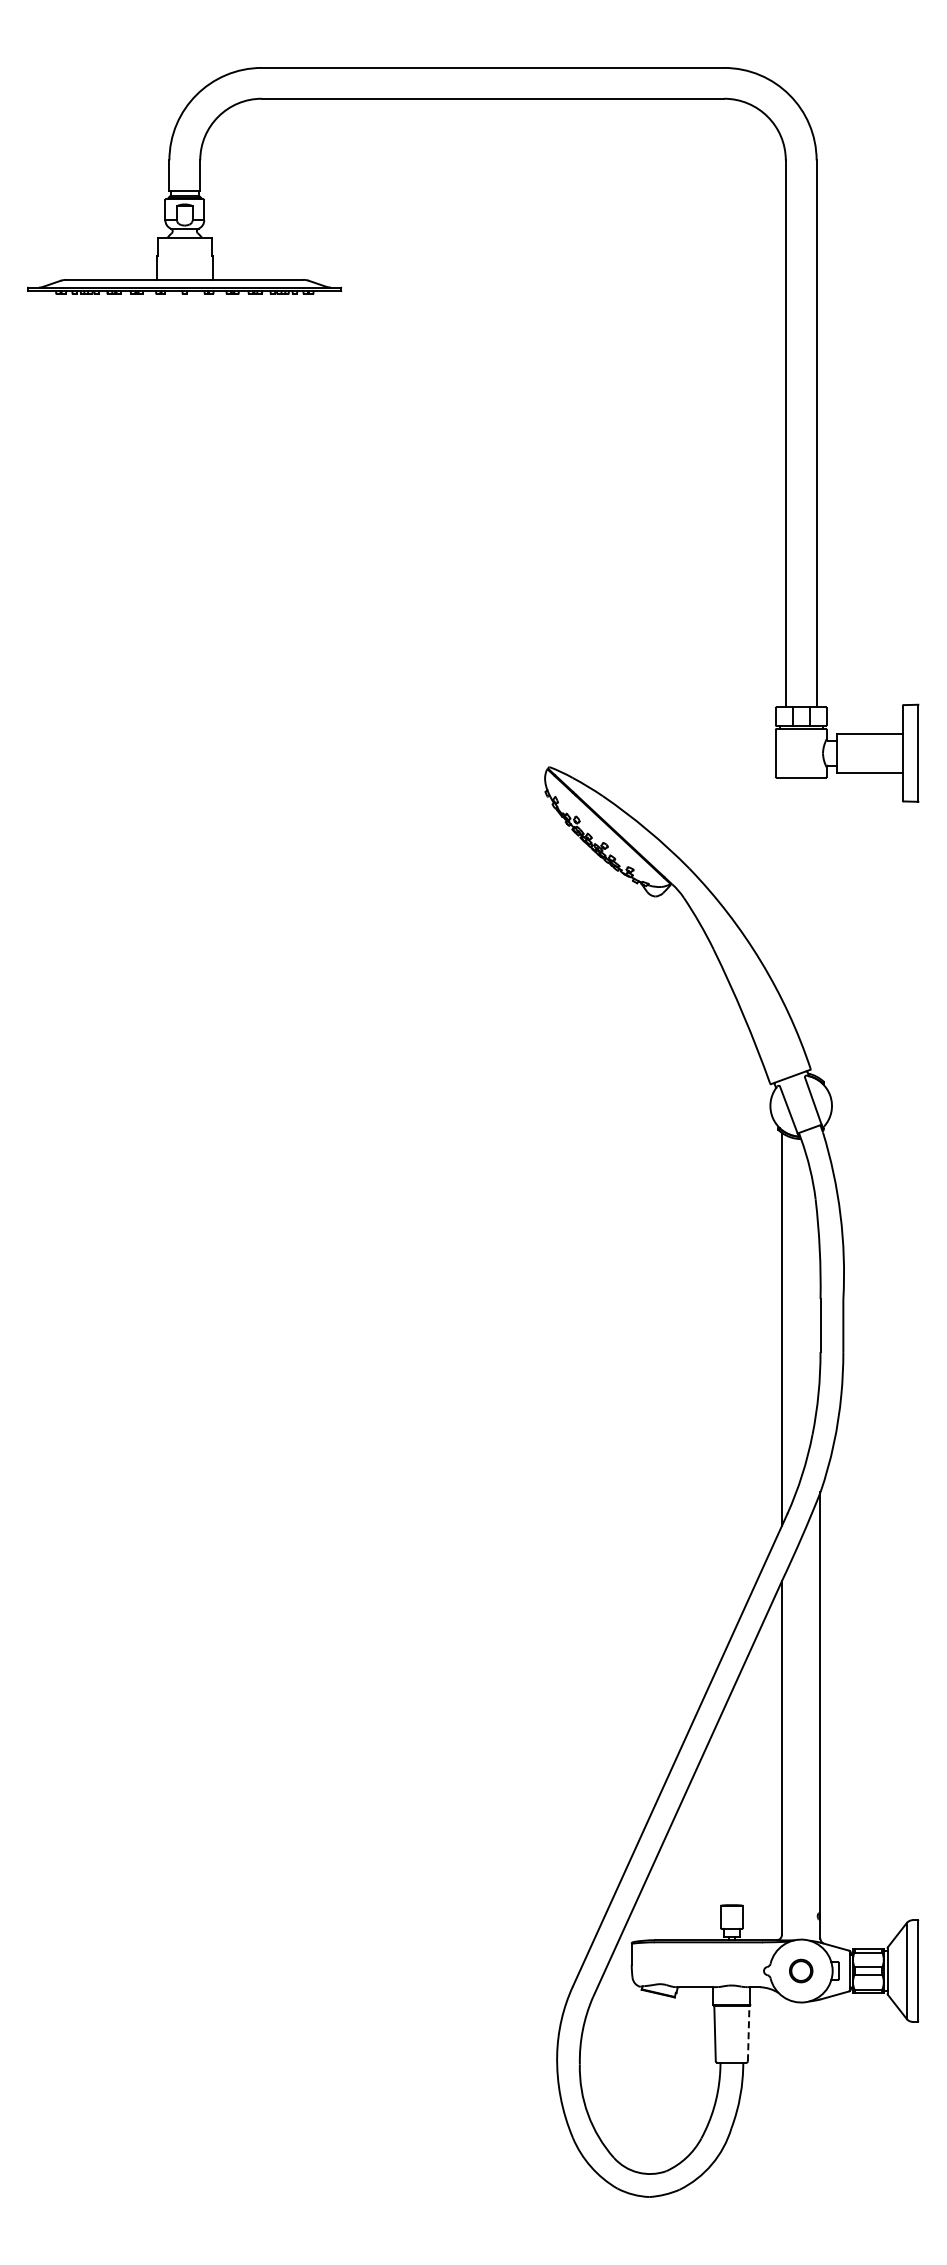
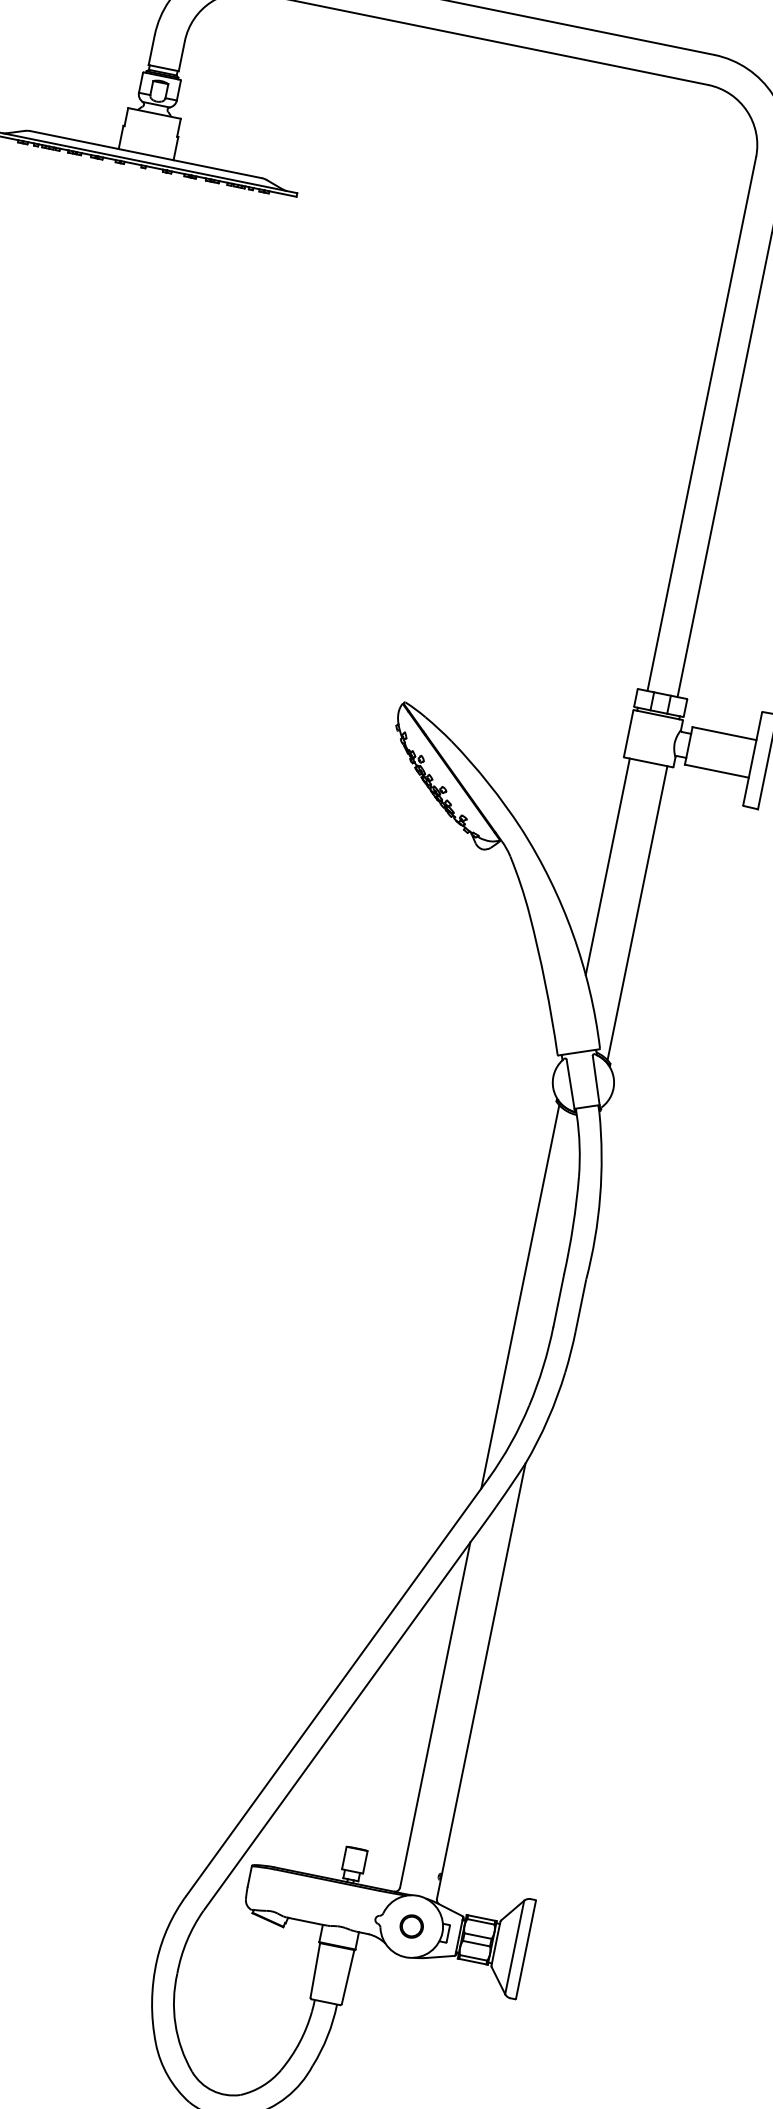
line: (781, 888) -> (607, 866), added
line: (820, 928) -> (637, 913), added
line: (748, 2033) -> (347, 1976), dashed -> solid

